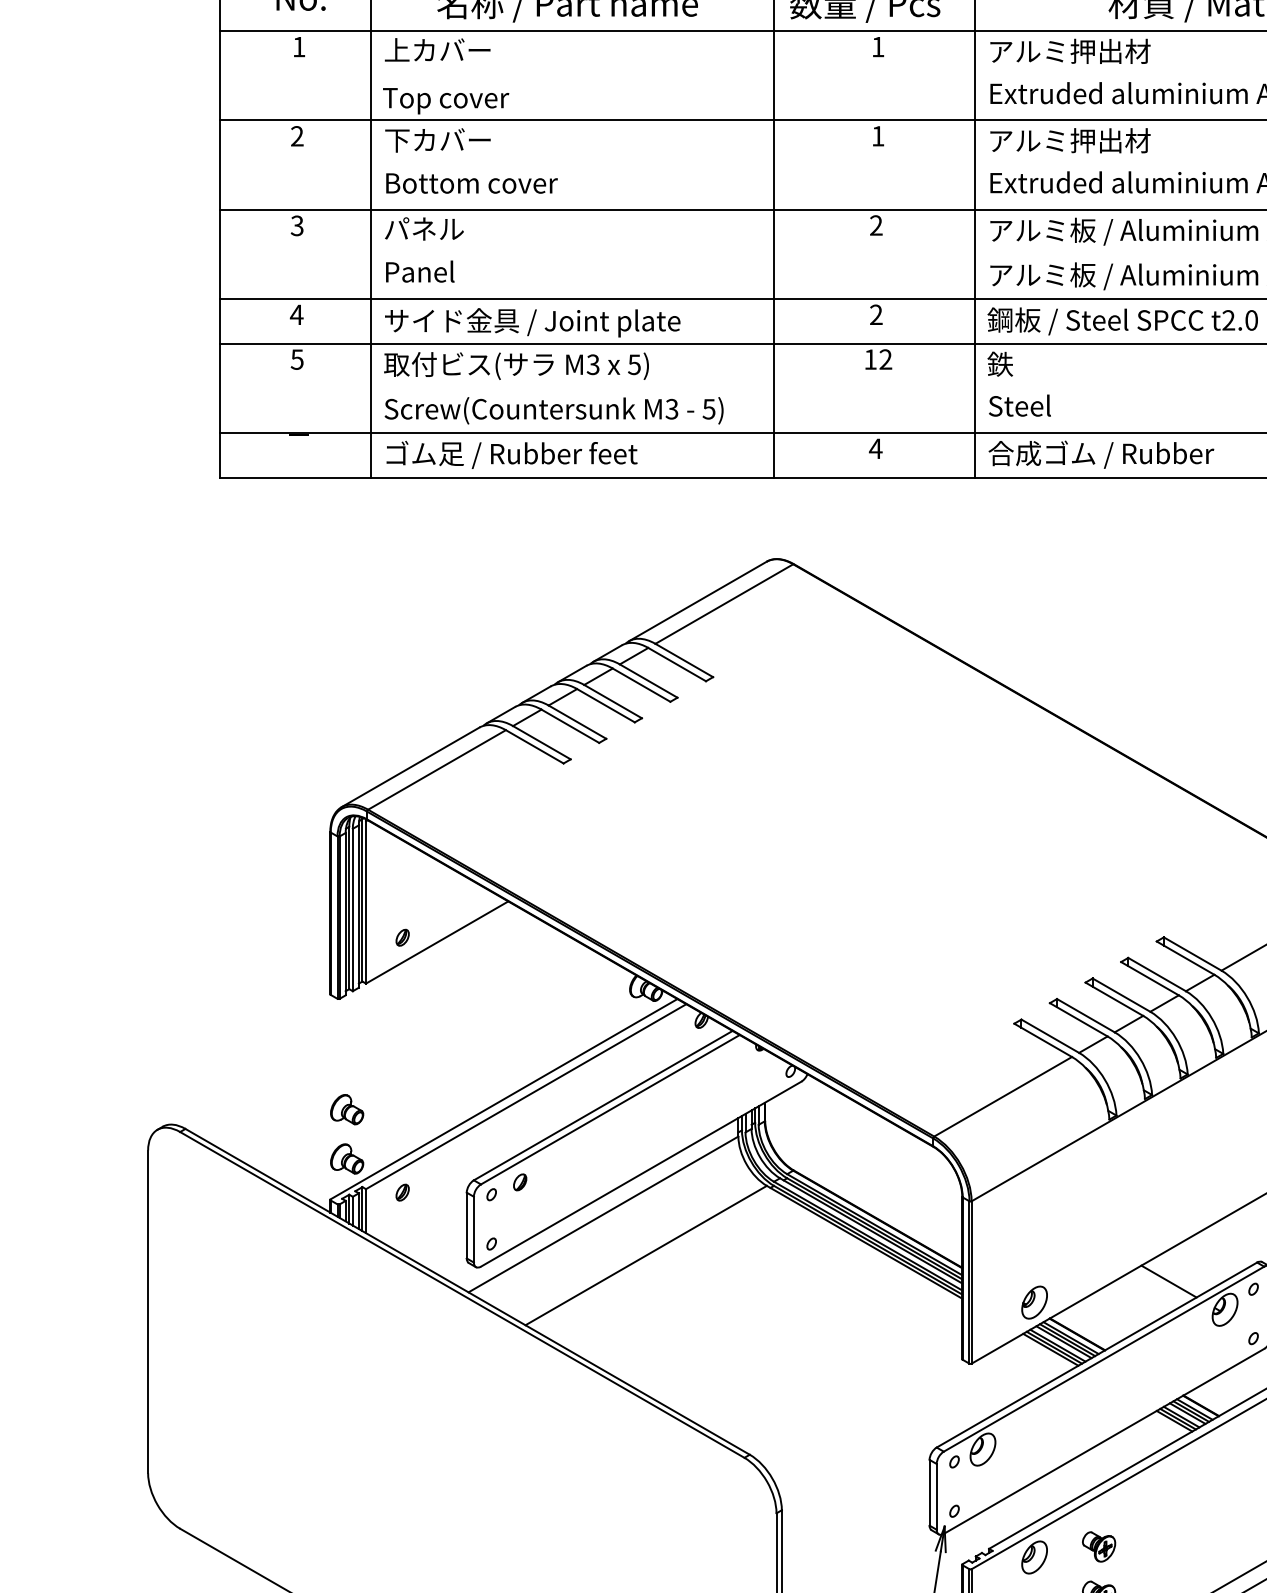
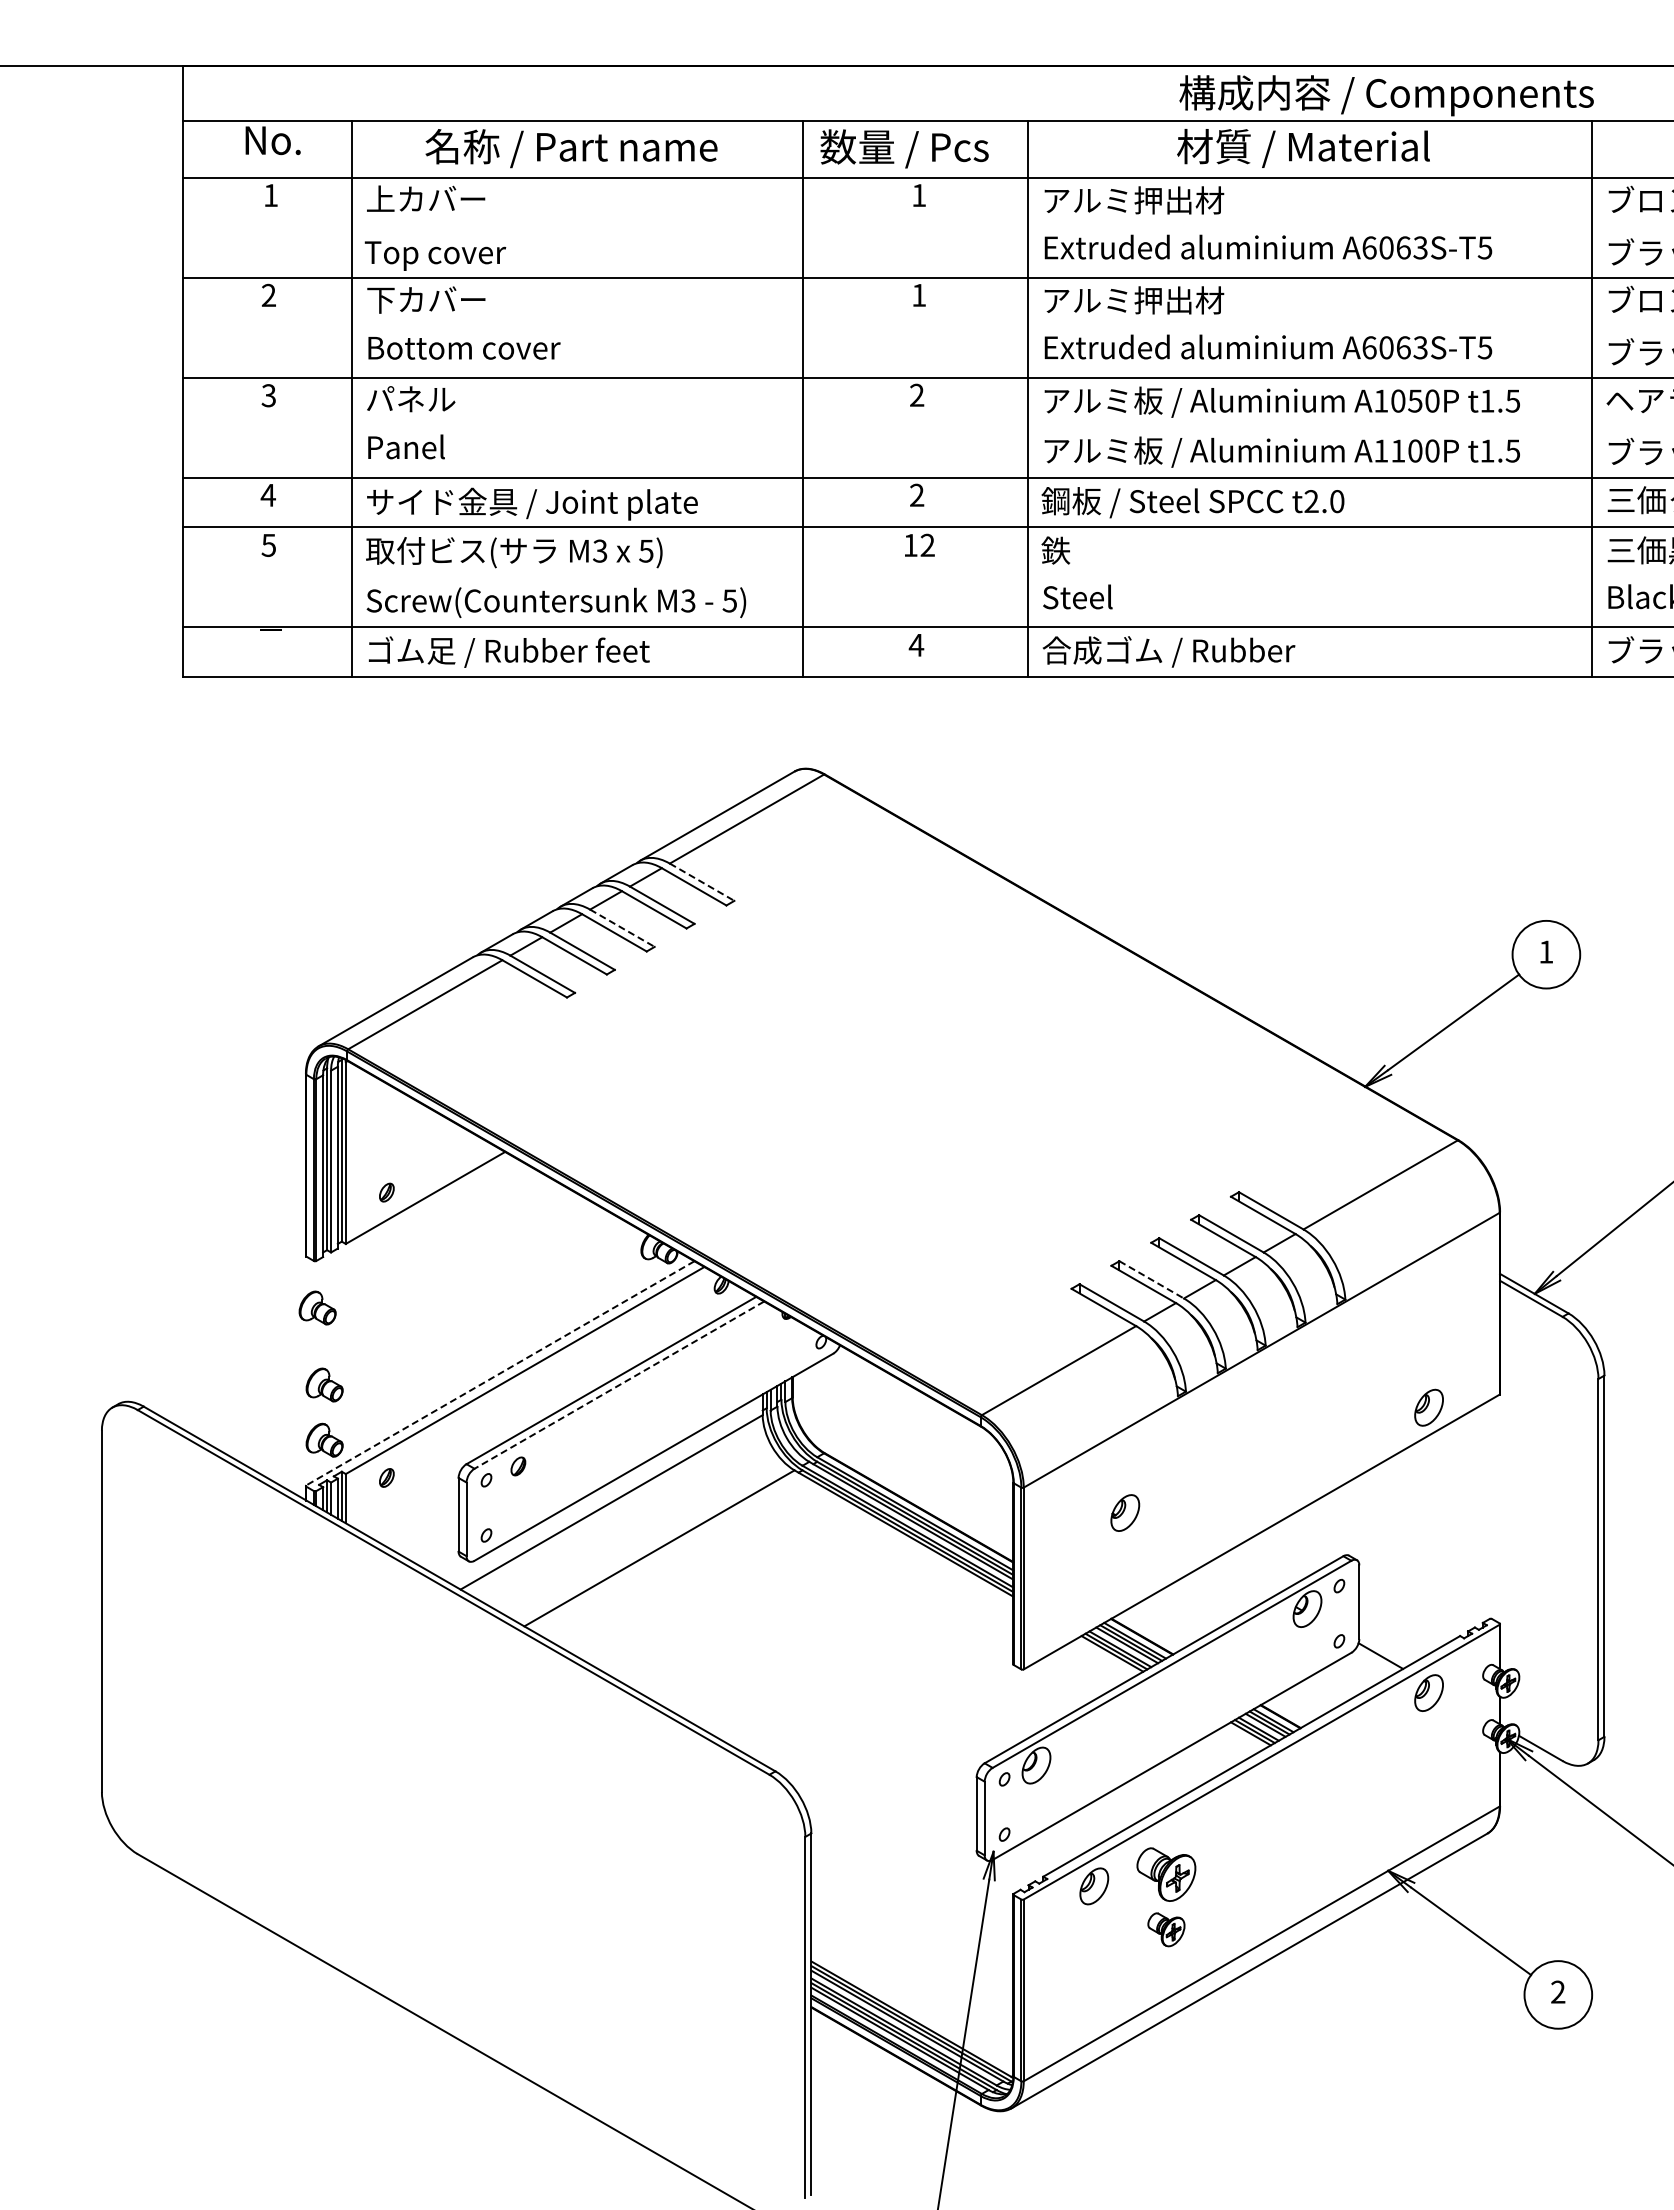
line: (684, 660) -> (702, 882), solid -> dashed
line: (613, 701) -> (622, 928), solid -> dashed
line: (1086, 1016) -> (1152, 1280), solid -> dashed
part: (340, 1040) -> (317, 1307), added
line: (503, 1099) -> (499, 1373), solid -> dashed
line: (609, 1110) -> (618, 1385), solid -> dashed
line: (1168, 1281) -> (1244, 1577), removed
part: (1034, 1302) -> (1125, 1512), moved
part: (1099, 1546) -> (1166, 1874), size x1.6

